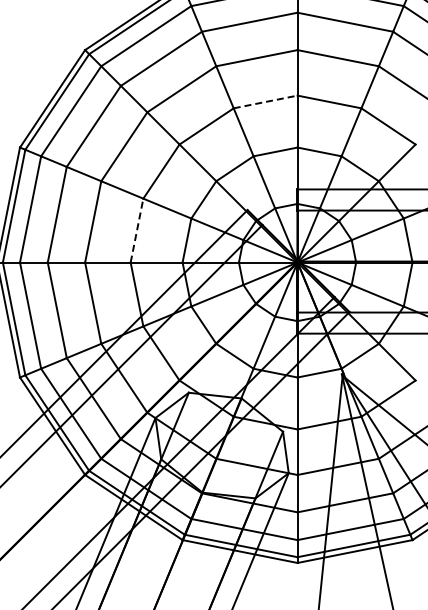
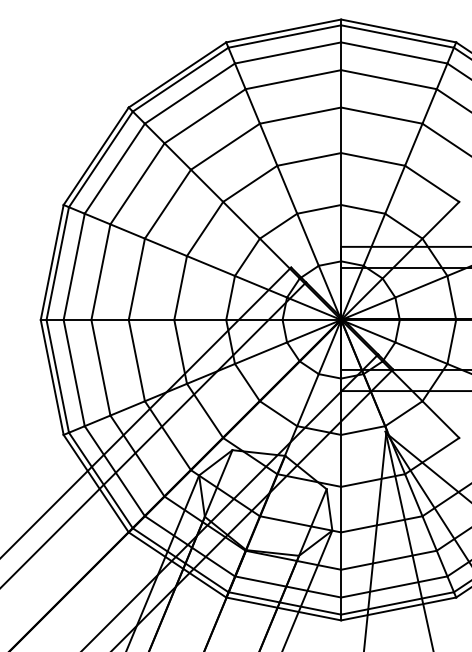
line: (265, 102) -> (309, 159), dashed -> solid
line: (136, 231) -> (180, 288), dashed -> solid

